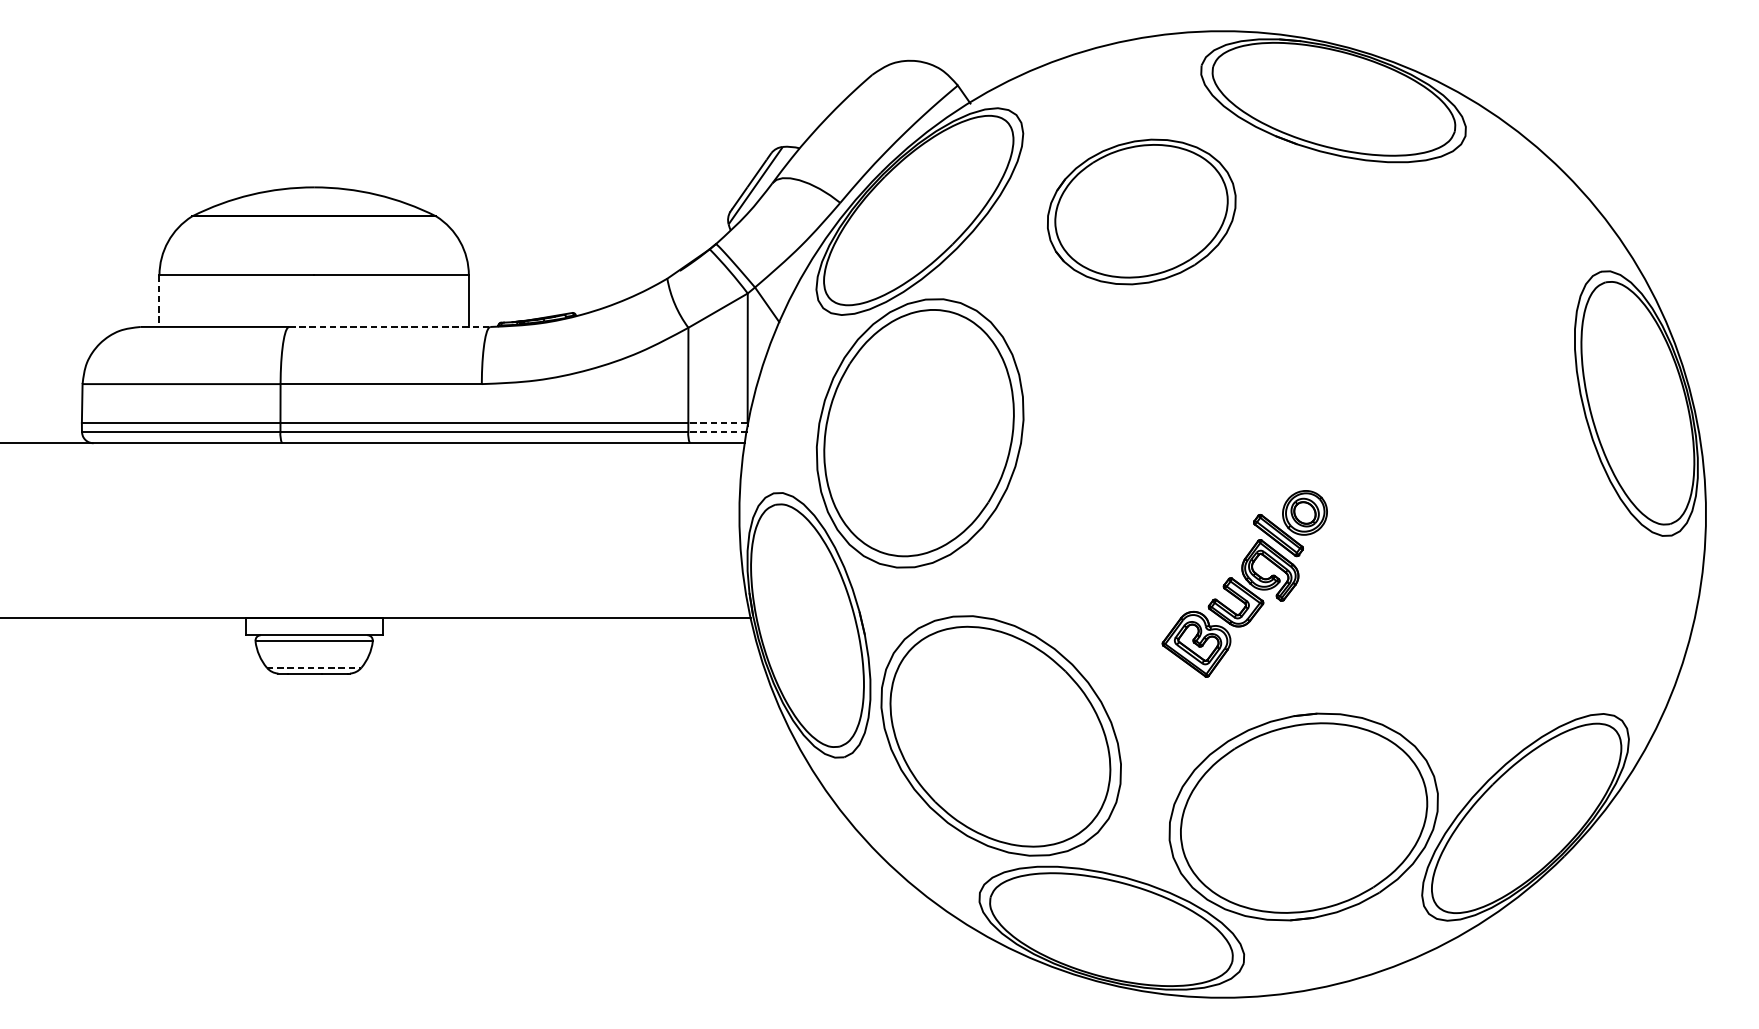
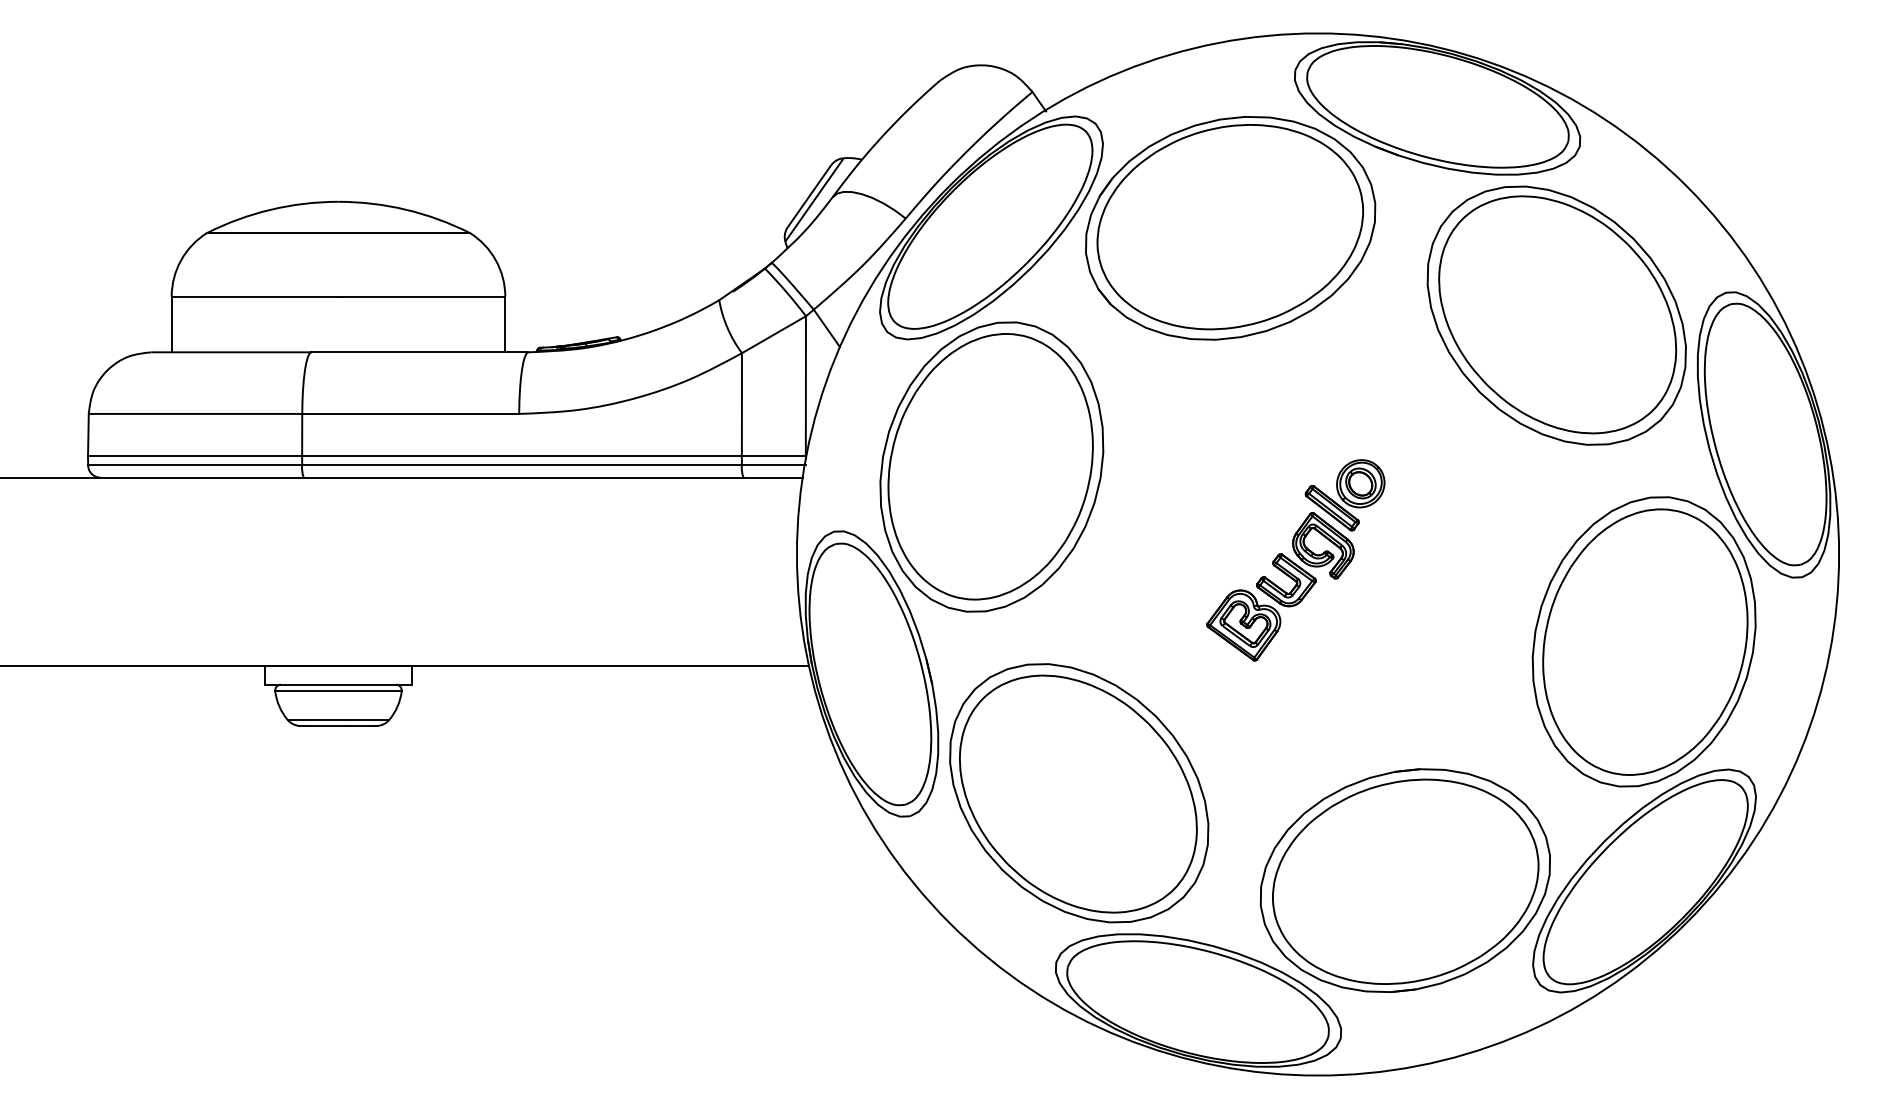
part: (1141, 212) -> (1230, 228), size x1.43
part: (1443, 292) -> (1556, 315), added
line: (159, 301) -> (171, 324), dashed -> solid
line: (390, 327) -> (420, 352), dashed -> solid
line: (717, 422) -> (773, 455), dashed -> solid
line: (717, 431) -> (773, 465), dashed -> solid
part: (1244, 584) -> (1295, 560), moved
part: (1524, 595) -> (1643, 641), added
line: (314, 667) -> (338, 719), dashed -> solid

